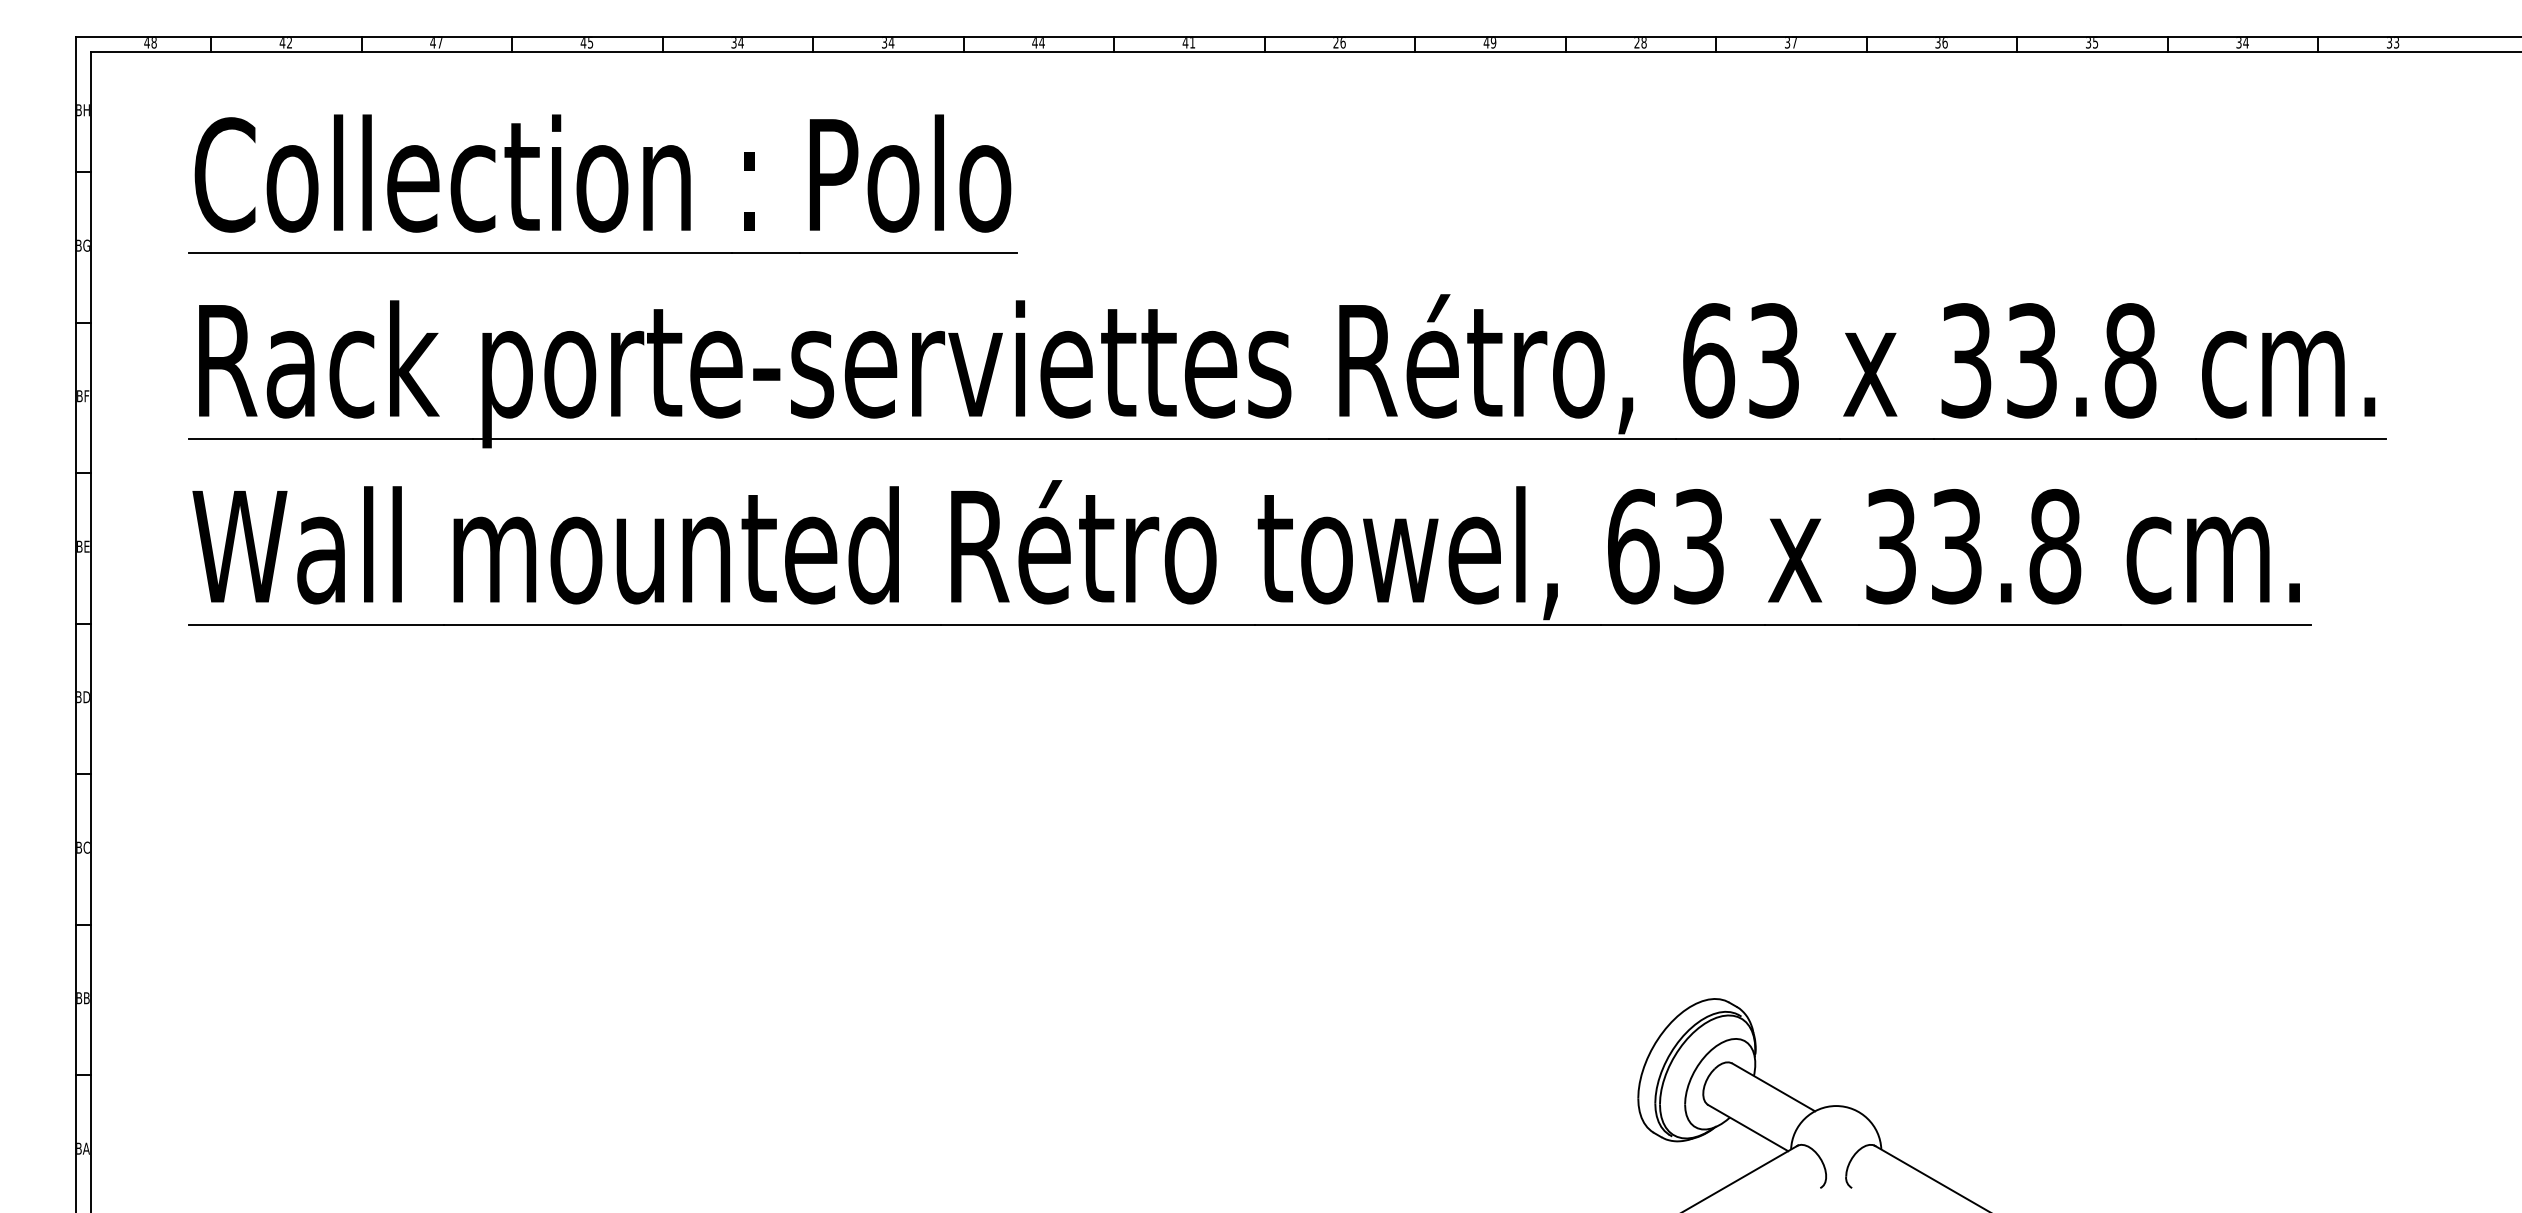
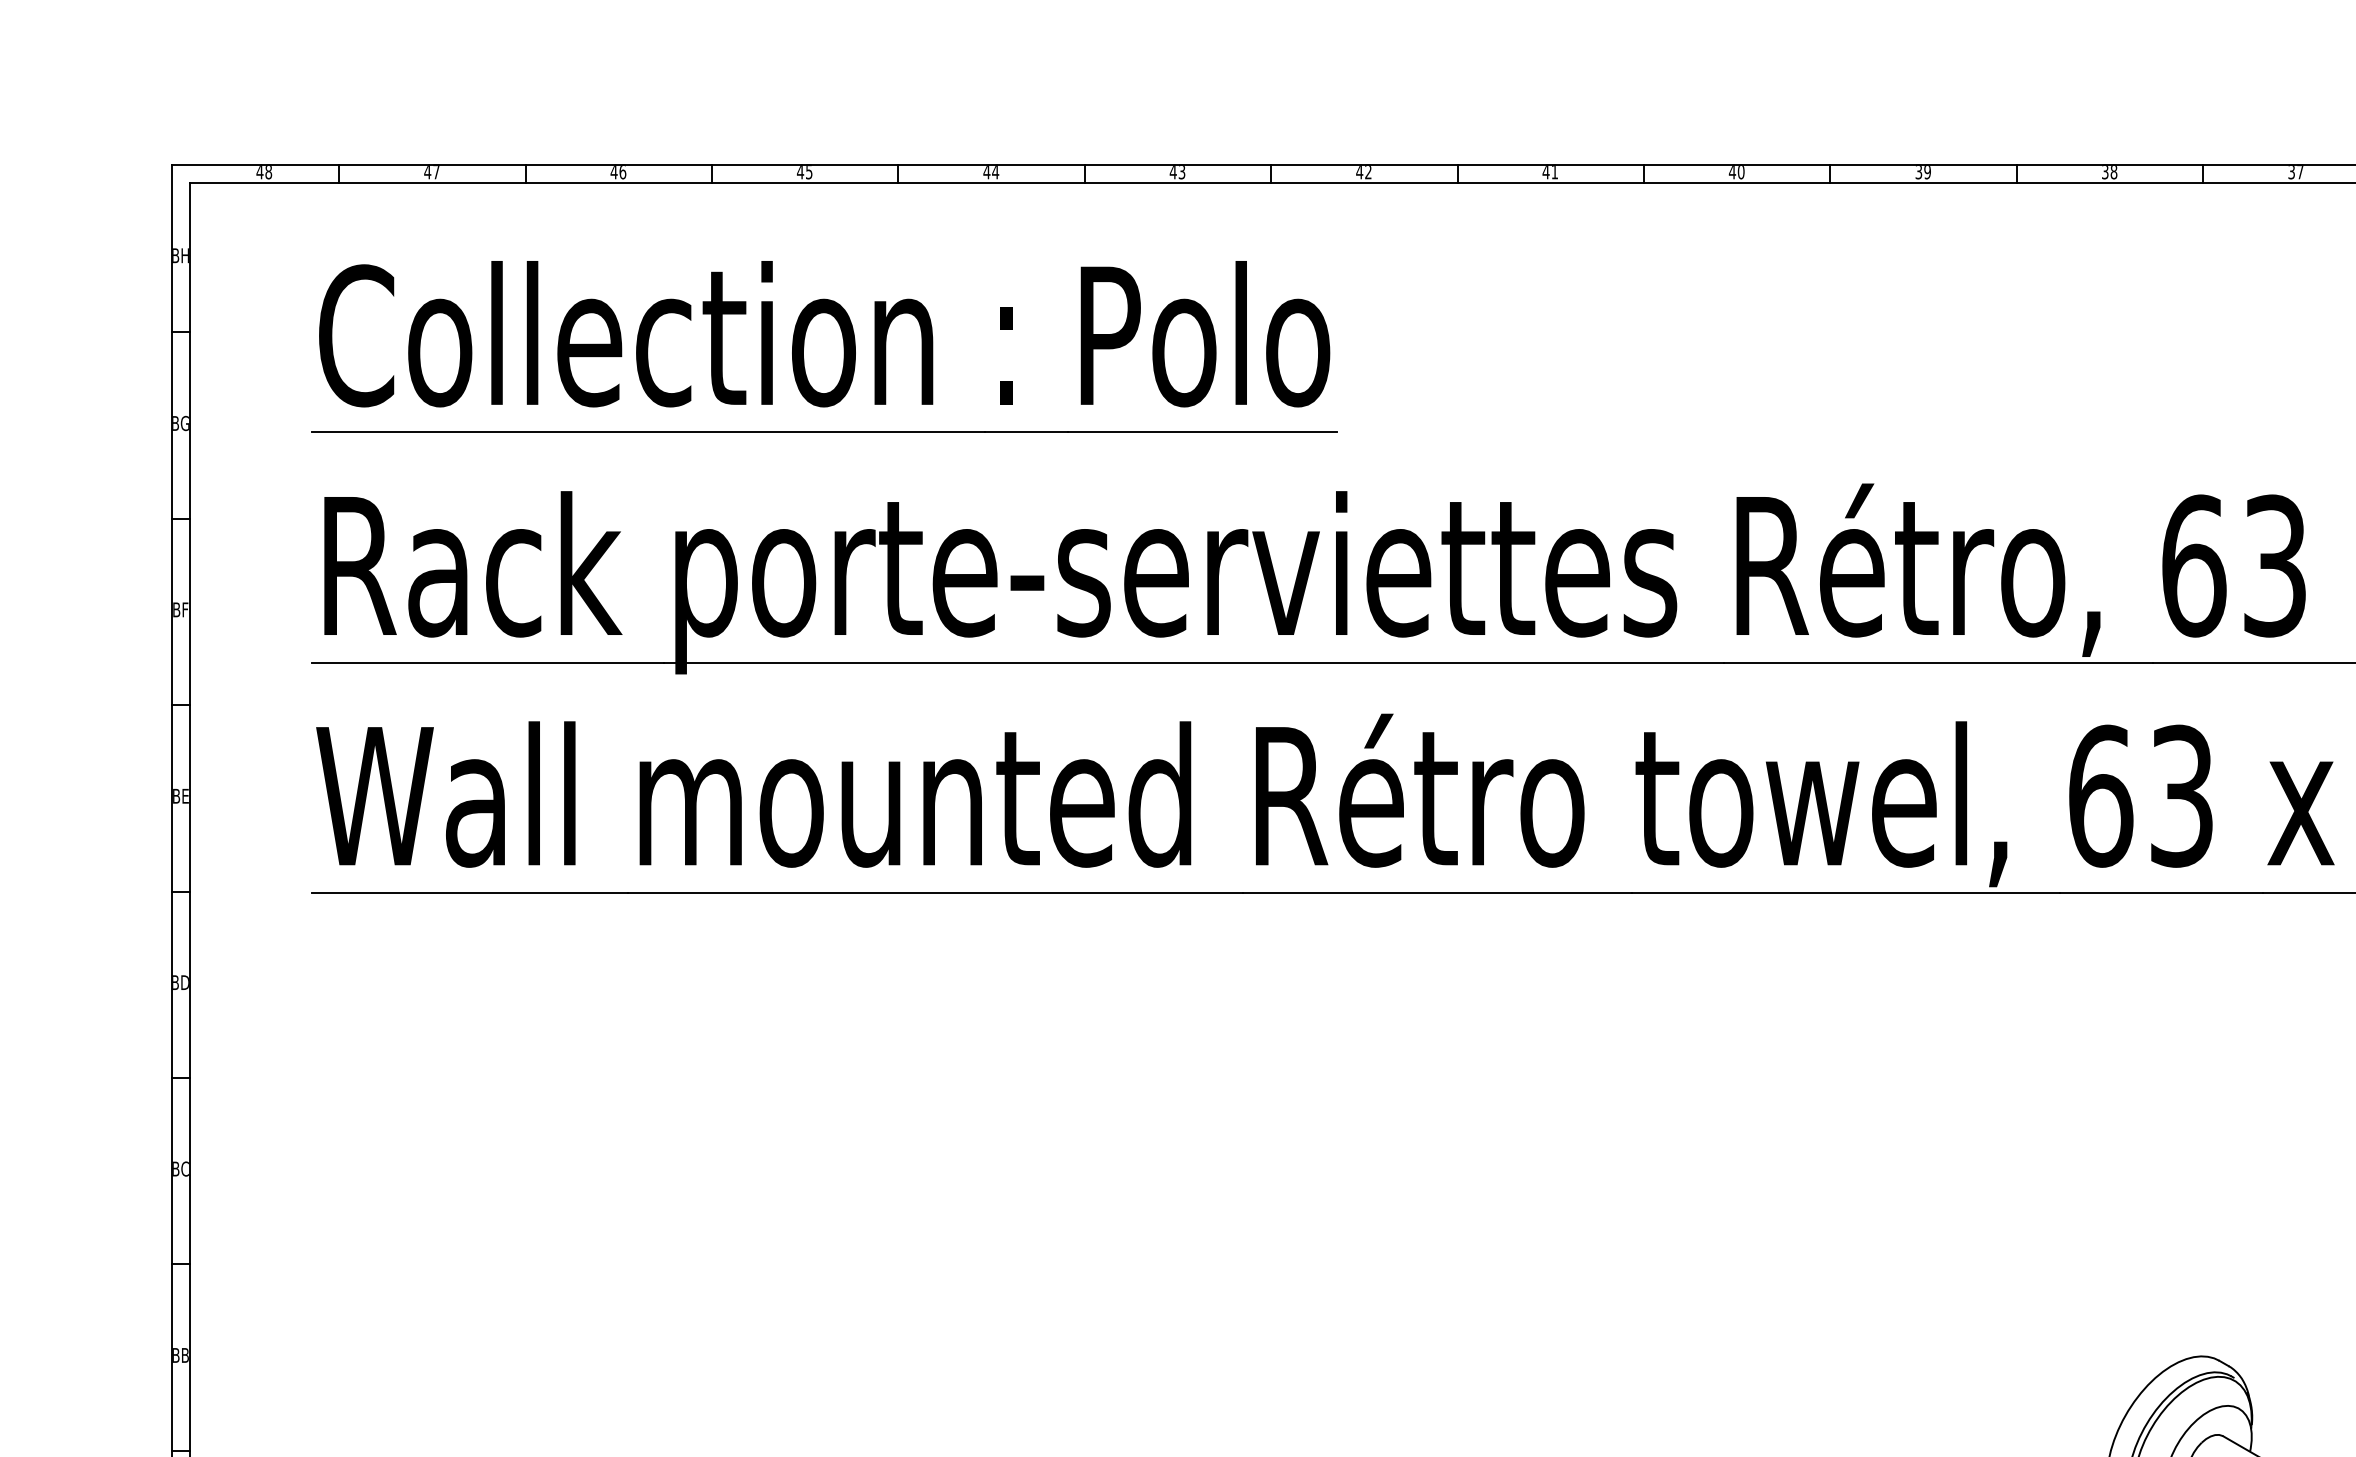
text: (289, 43) -> (436, 173), 42 -> 47
text: (439, 43) -> (622, 173), 47 -> 46
text: (733, 43) -> (986, 173), 34 -> 44
text: (887, 43) -> (1176, 173), 34 -> 43
text: (1041, 43) -> (1367, 173), 44 -> 42
text: (1339, 43) -> (1736, 173), 26 -> 40
text: (1486, 43) -> (1918, 173), 49 -> 39
text: (1636, 43) -> (2104, 173), 28 -> 38

